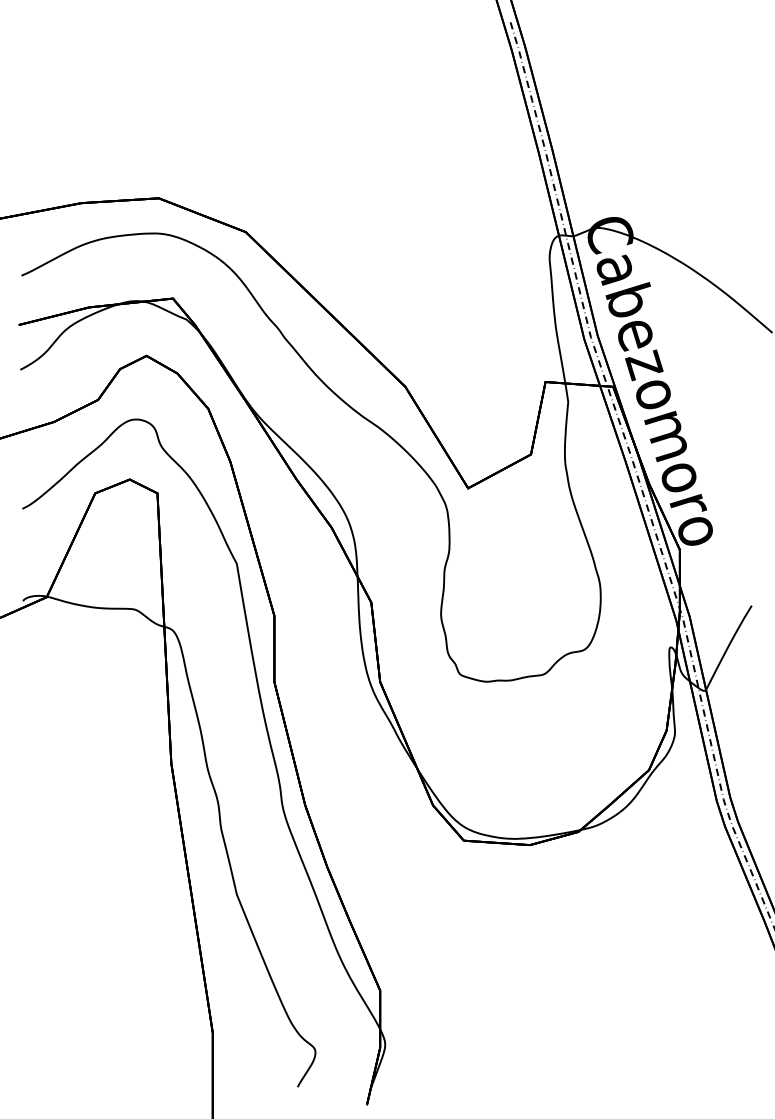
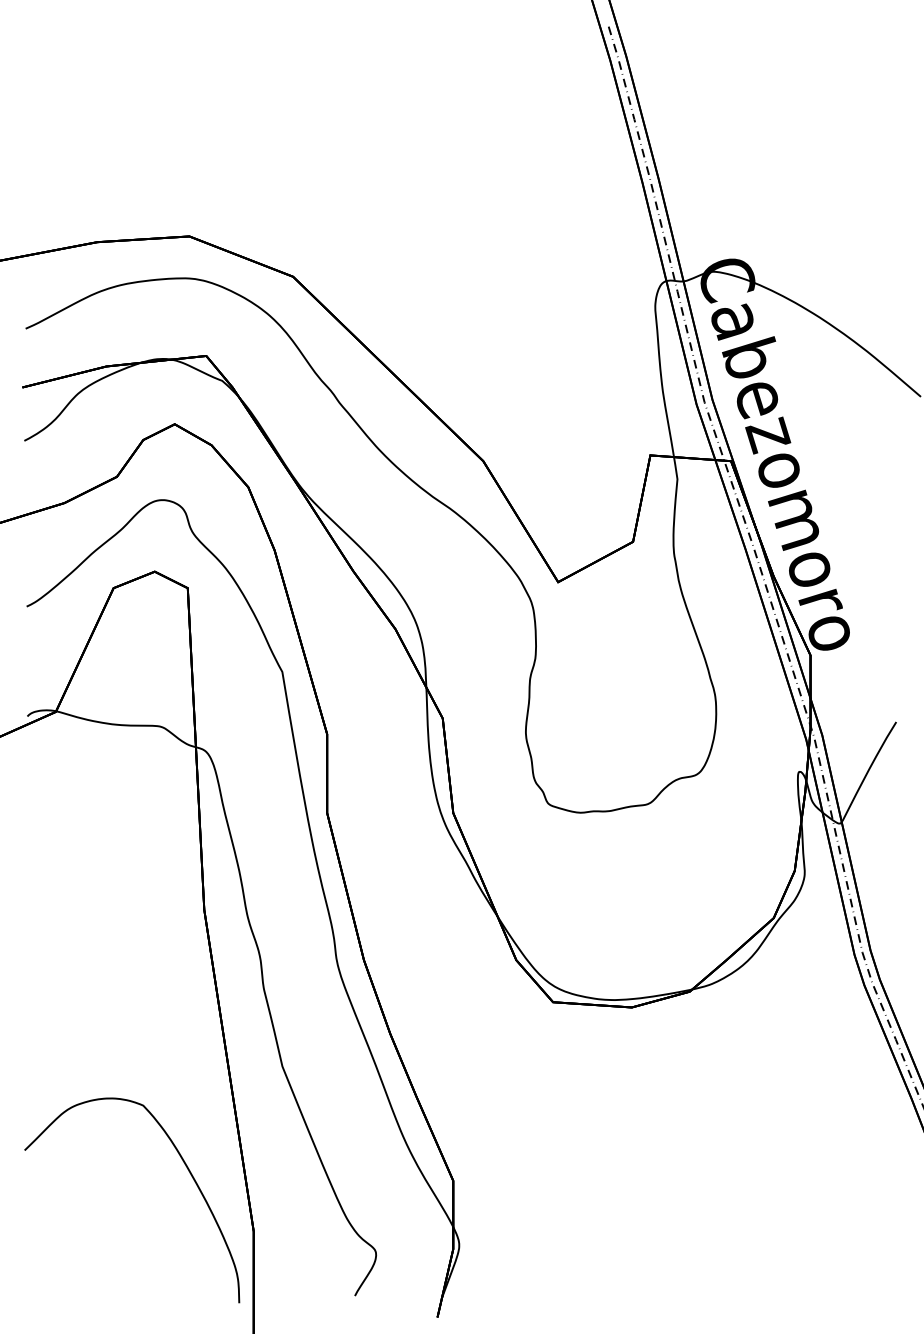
curve: (157, 982) -> (187, 1171), added

